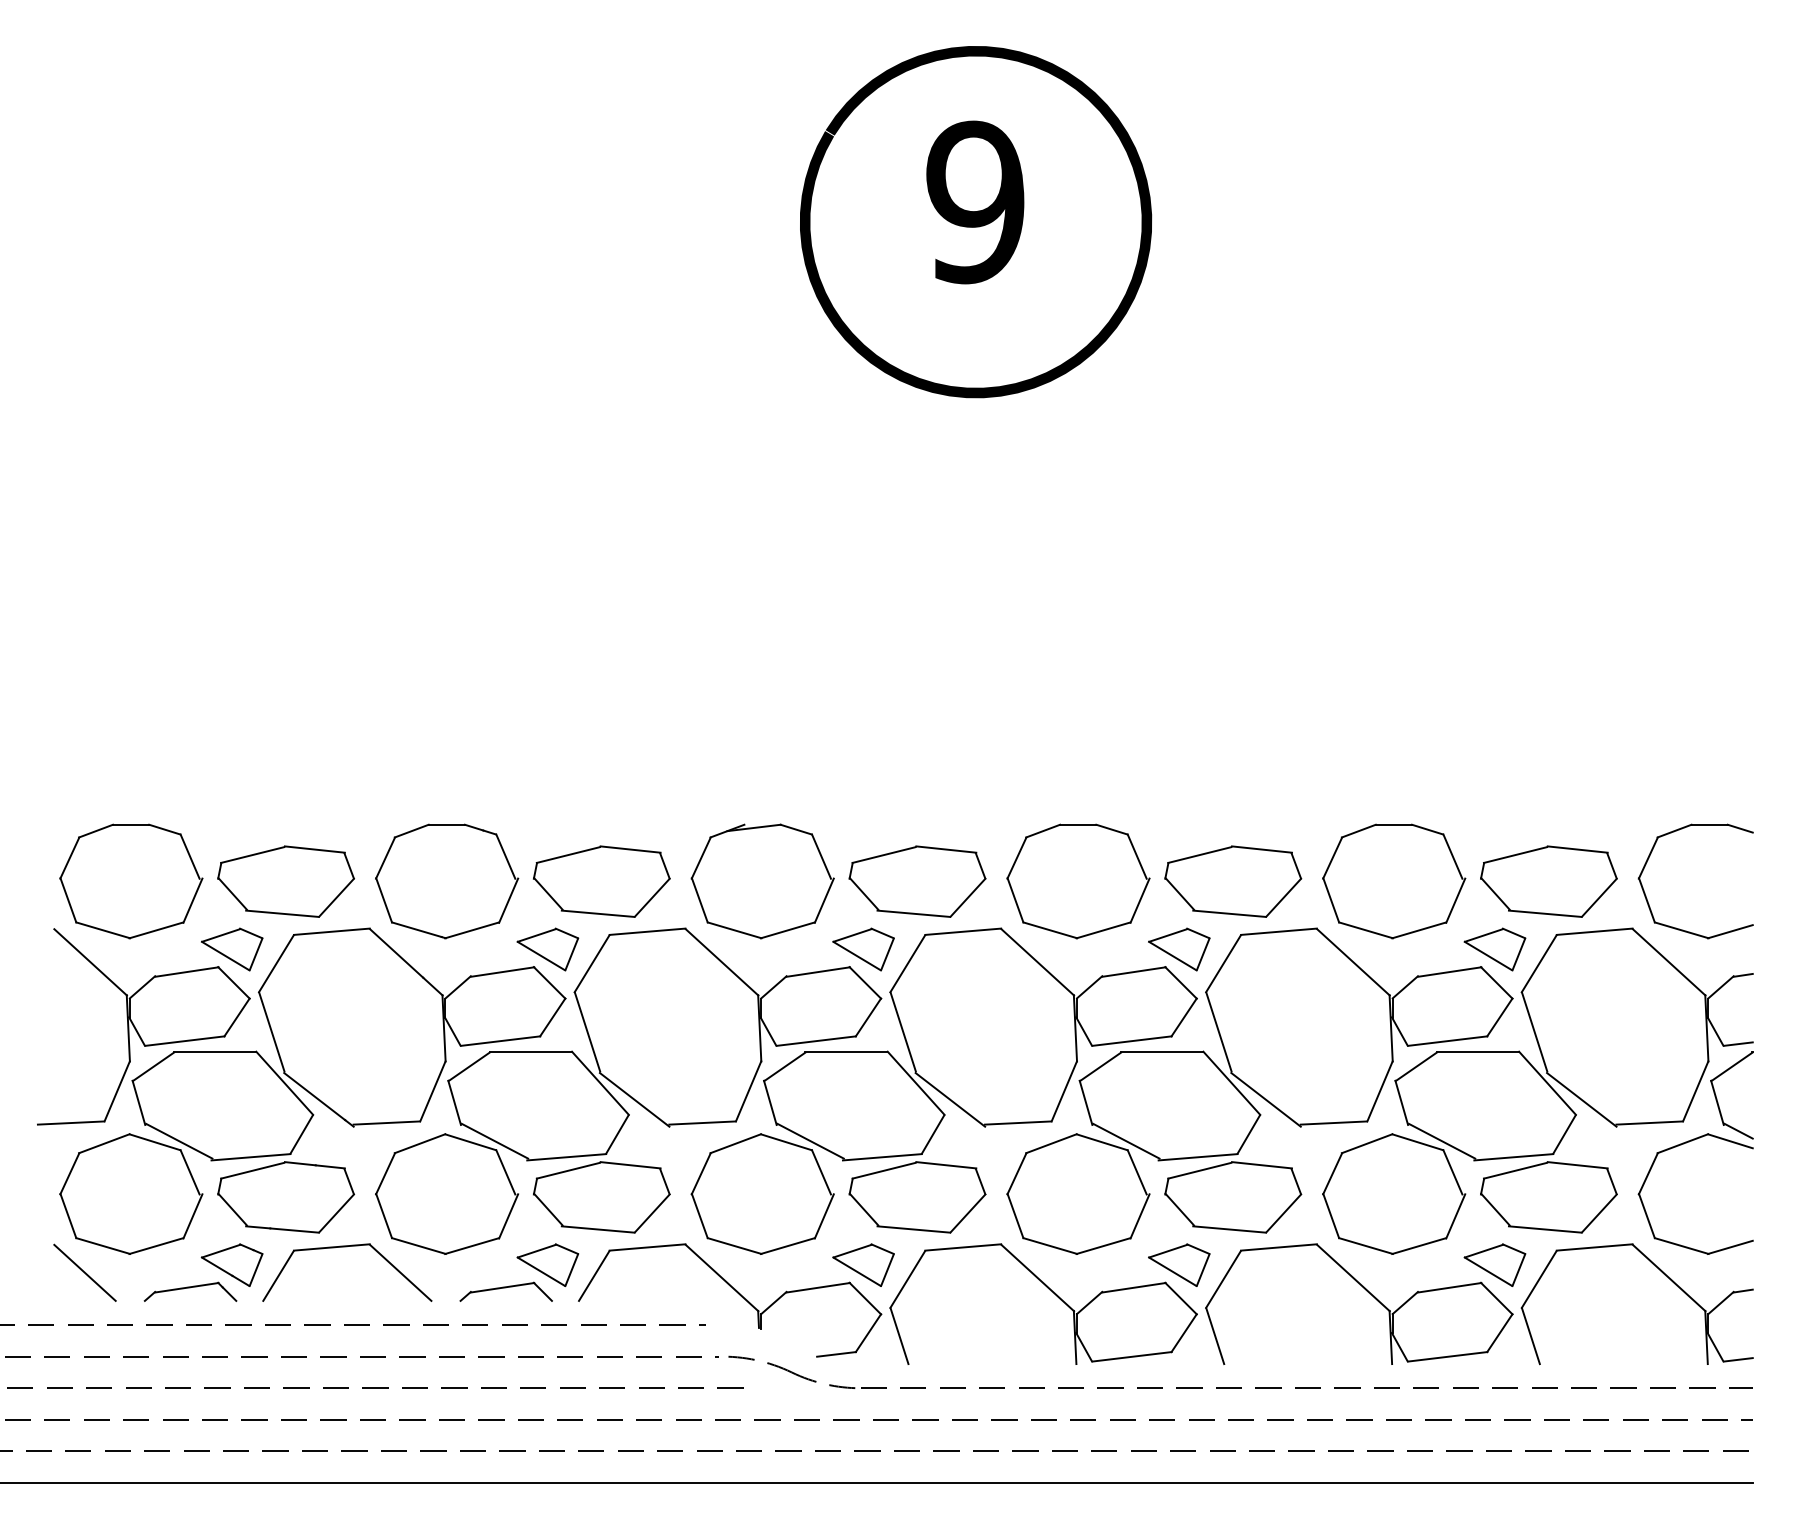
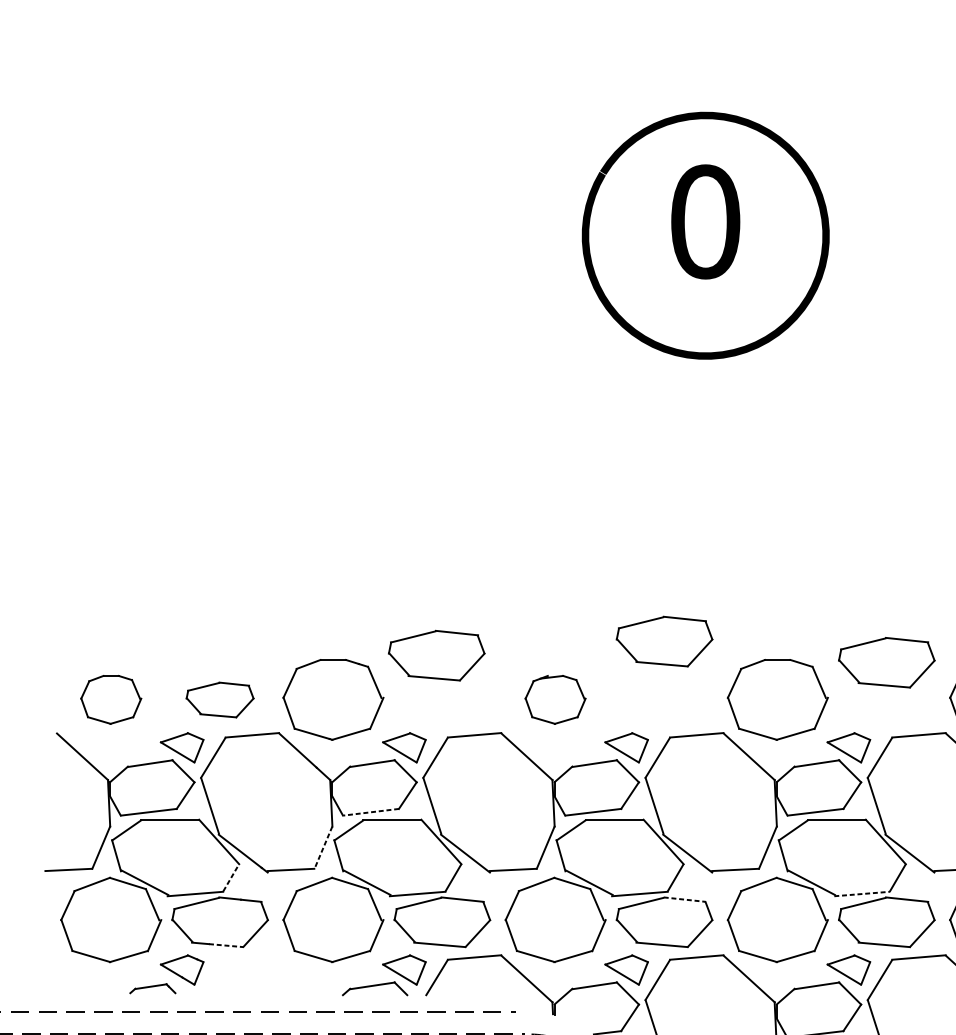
text: (975, 202) -> (705, 221), 9 -> 0
part: (131, 881) -> (111, 699), size x0.6
part: (285, 881) -> (219, 699), size x0.7
part: (601, 881) -> (436, 655), moved
part: (762, 881) -> (555, 699), size x0.6
part: (917, 881) -> (664, 641), moved
part: (1233, 881) -> (887, 662), moved
line: (500, 1041) -> (371, 812), solid -> dashed
line: (432, 1091) -> (323, 847), solid -> dashed
line: (301, 1134) -> (230, 878), solid -> dashed
line: (1198, 1157) -> (862, 894), solid -> dashed
line: (946, 1165) -> (684, 899), solid -> dashed
line: (295, 1230) -> (226, 945), solid -> dashed
part: (347, 1247) -> (263, 957), removed
line: (84, 1272) -> (78, 975), removed
part: (190, 1291) -> (152, 988), size x0.7

